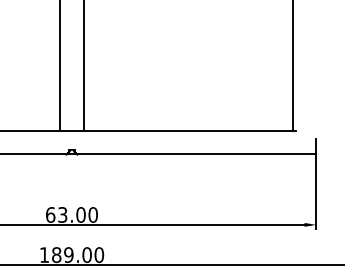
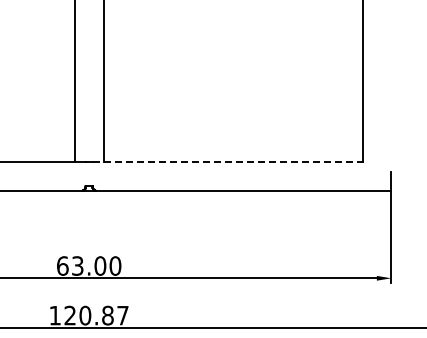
line: (186, 131) -> (230, 162), solid -> dashed
text: (77, 254) -> (96, 315), 189.00 -> 120.87

